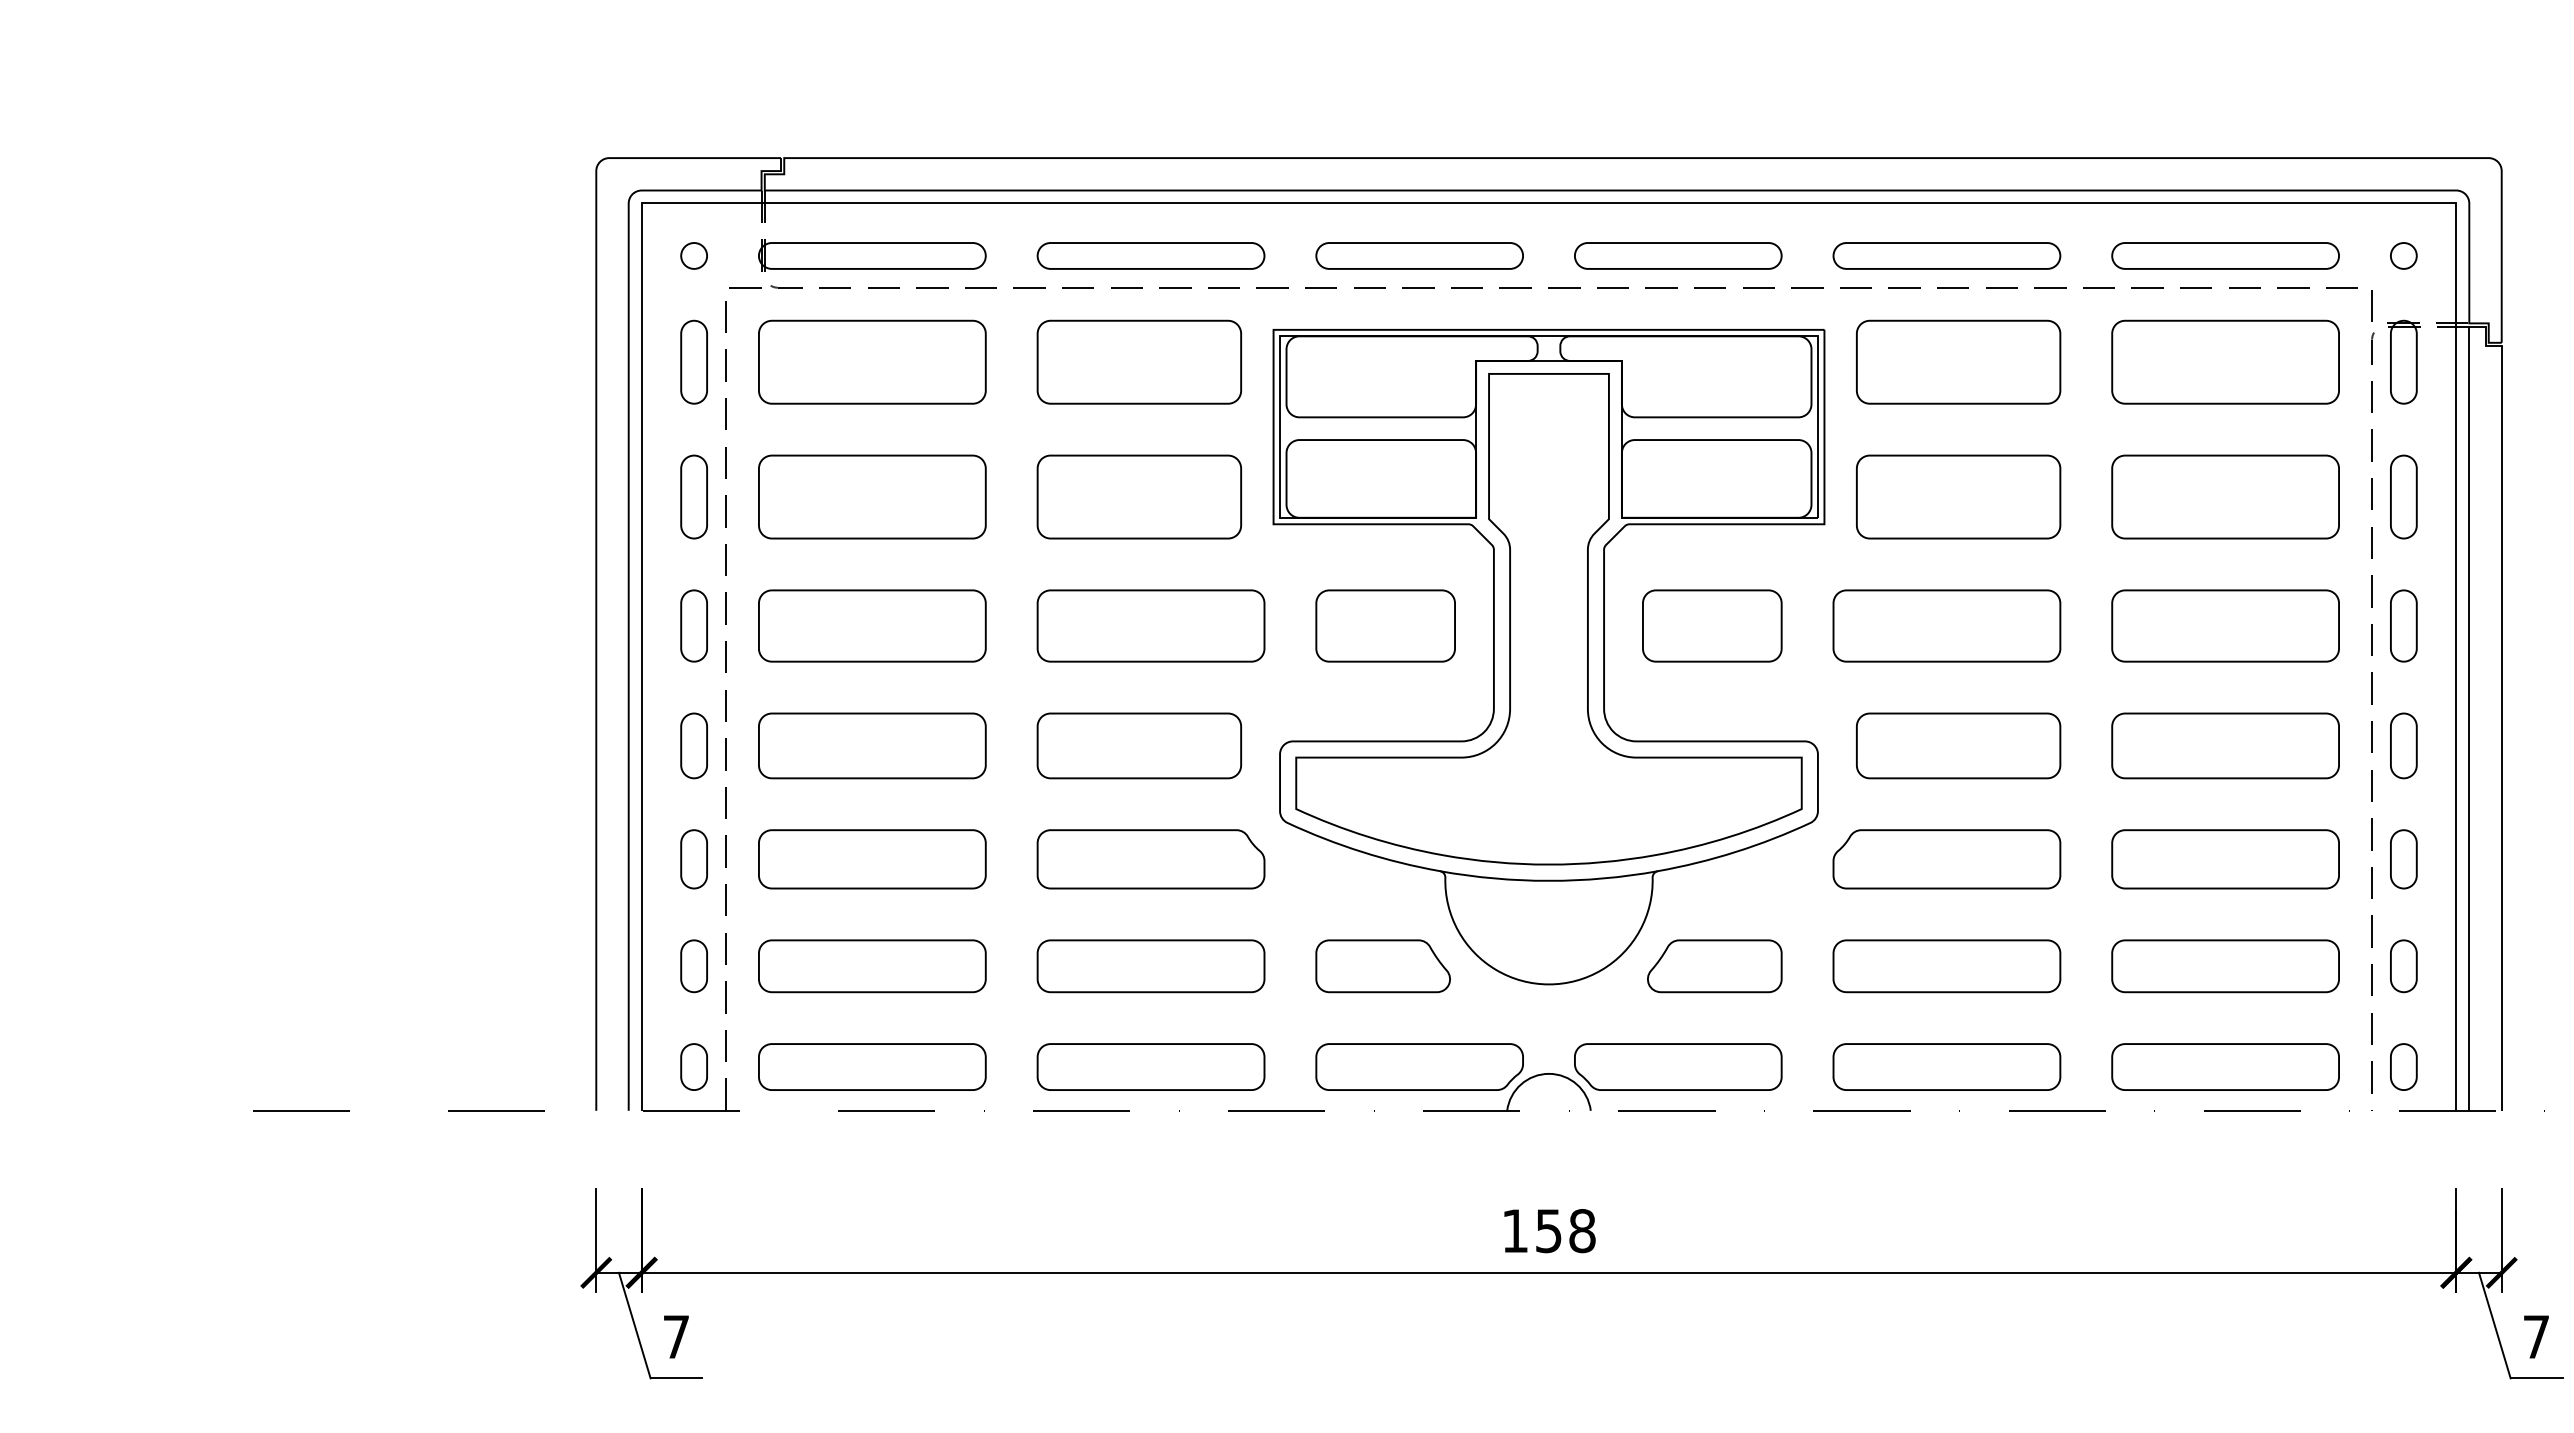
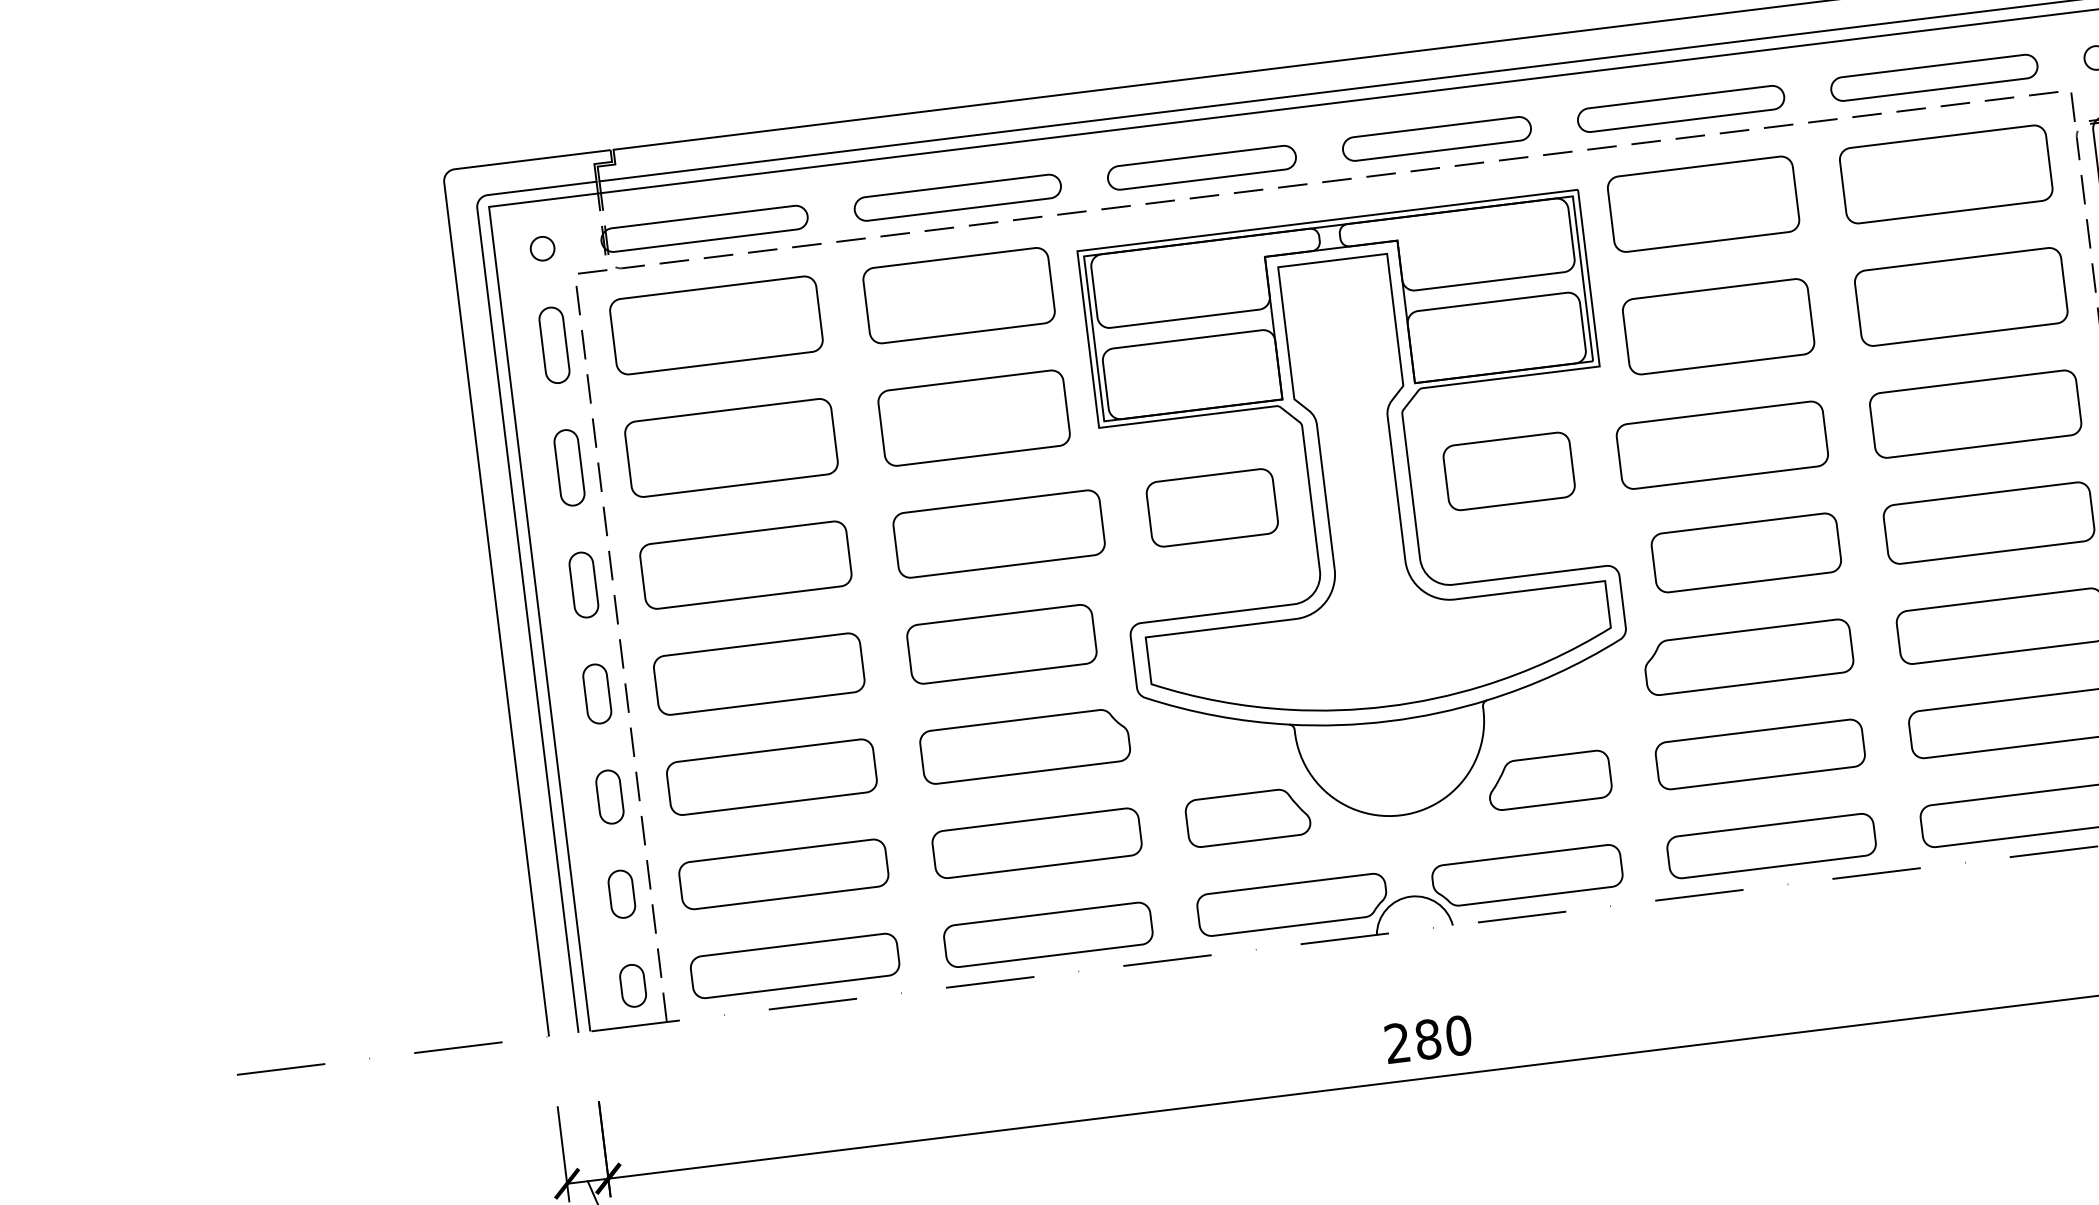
text: (1548, 1231) -> (1427, 1039), 158 -> 280

